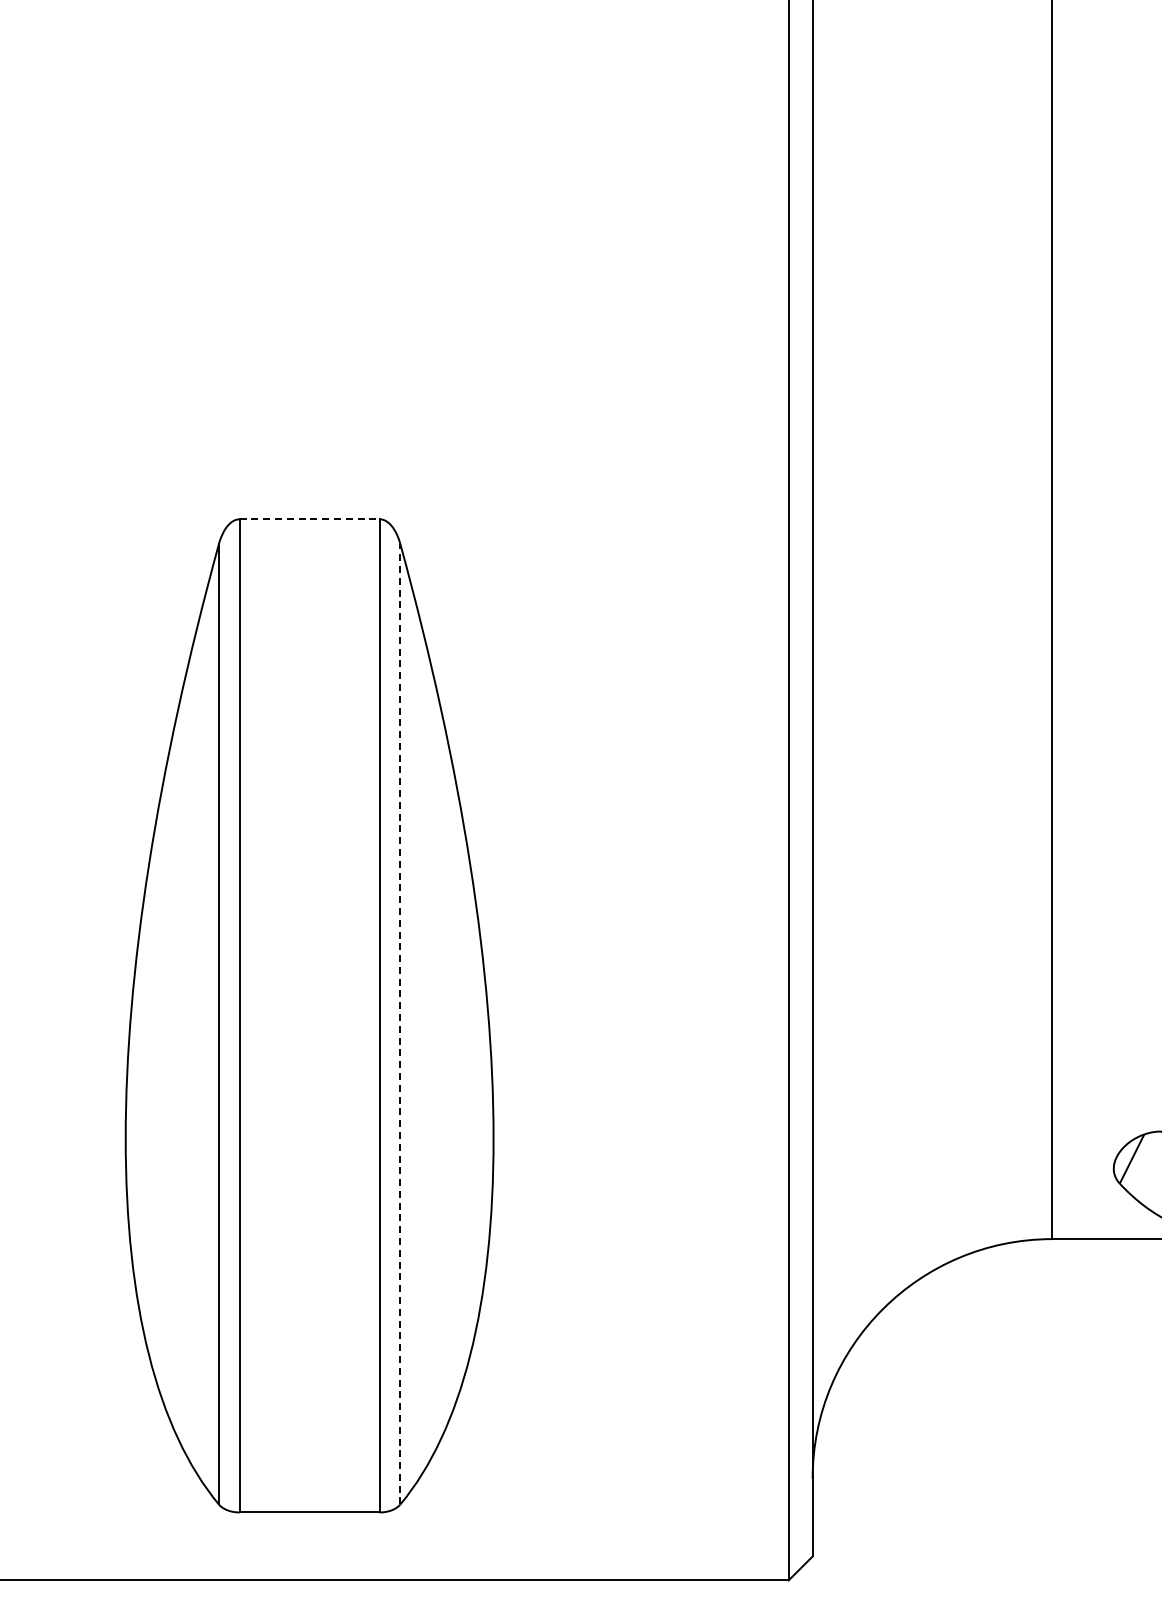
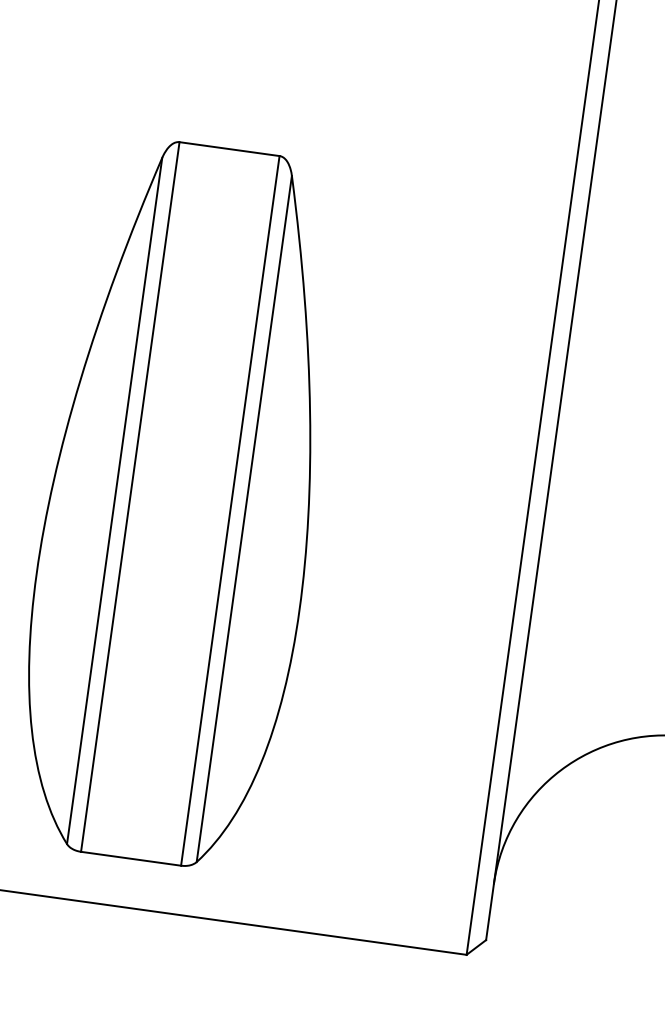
line: (309, 519) -> (229, 149), dashed -> solid
line: (400, 1023) -> (244, 518), dashed -> solid

